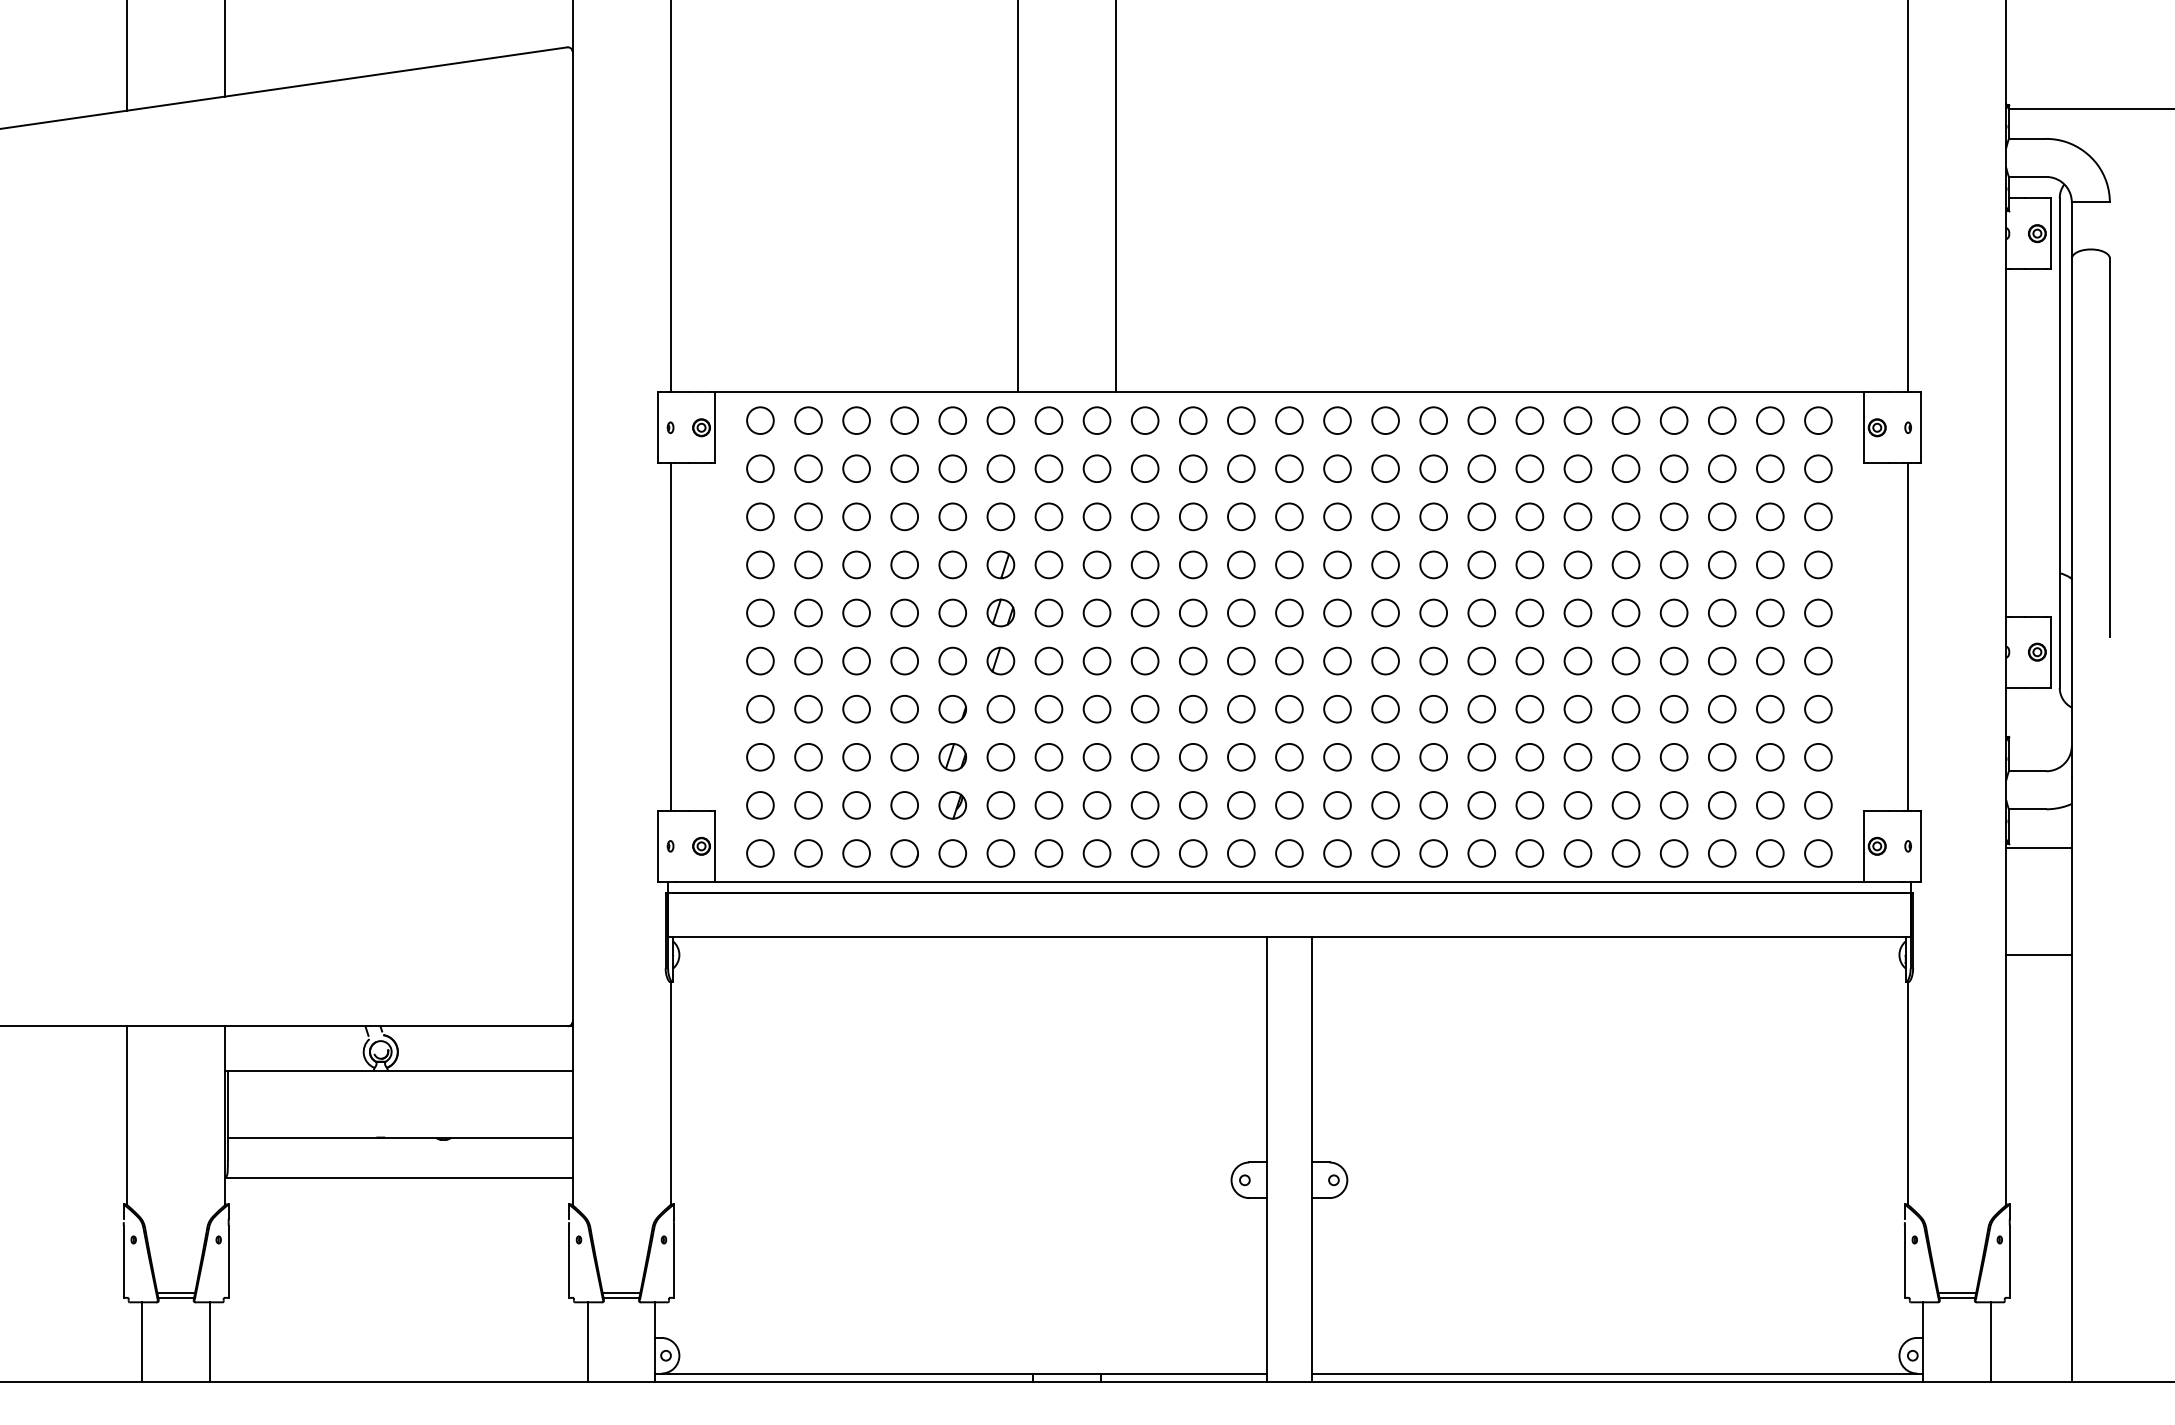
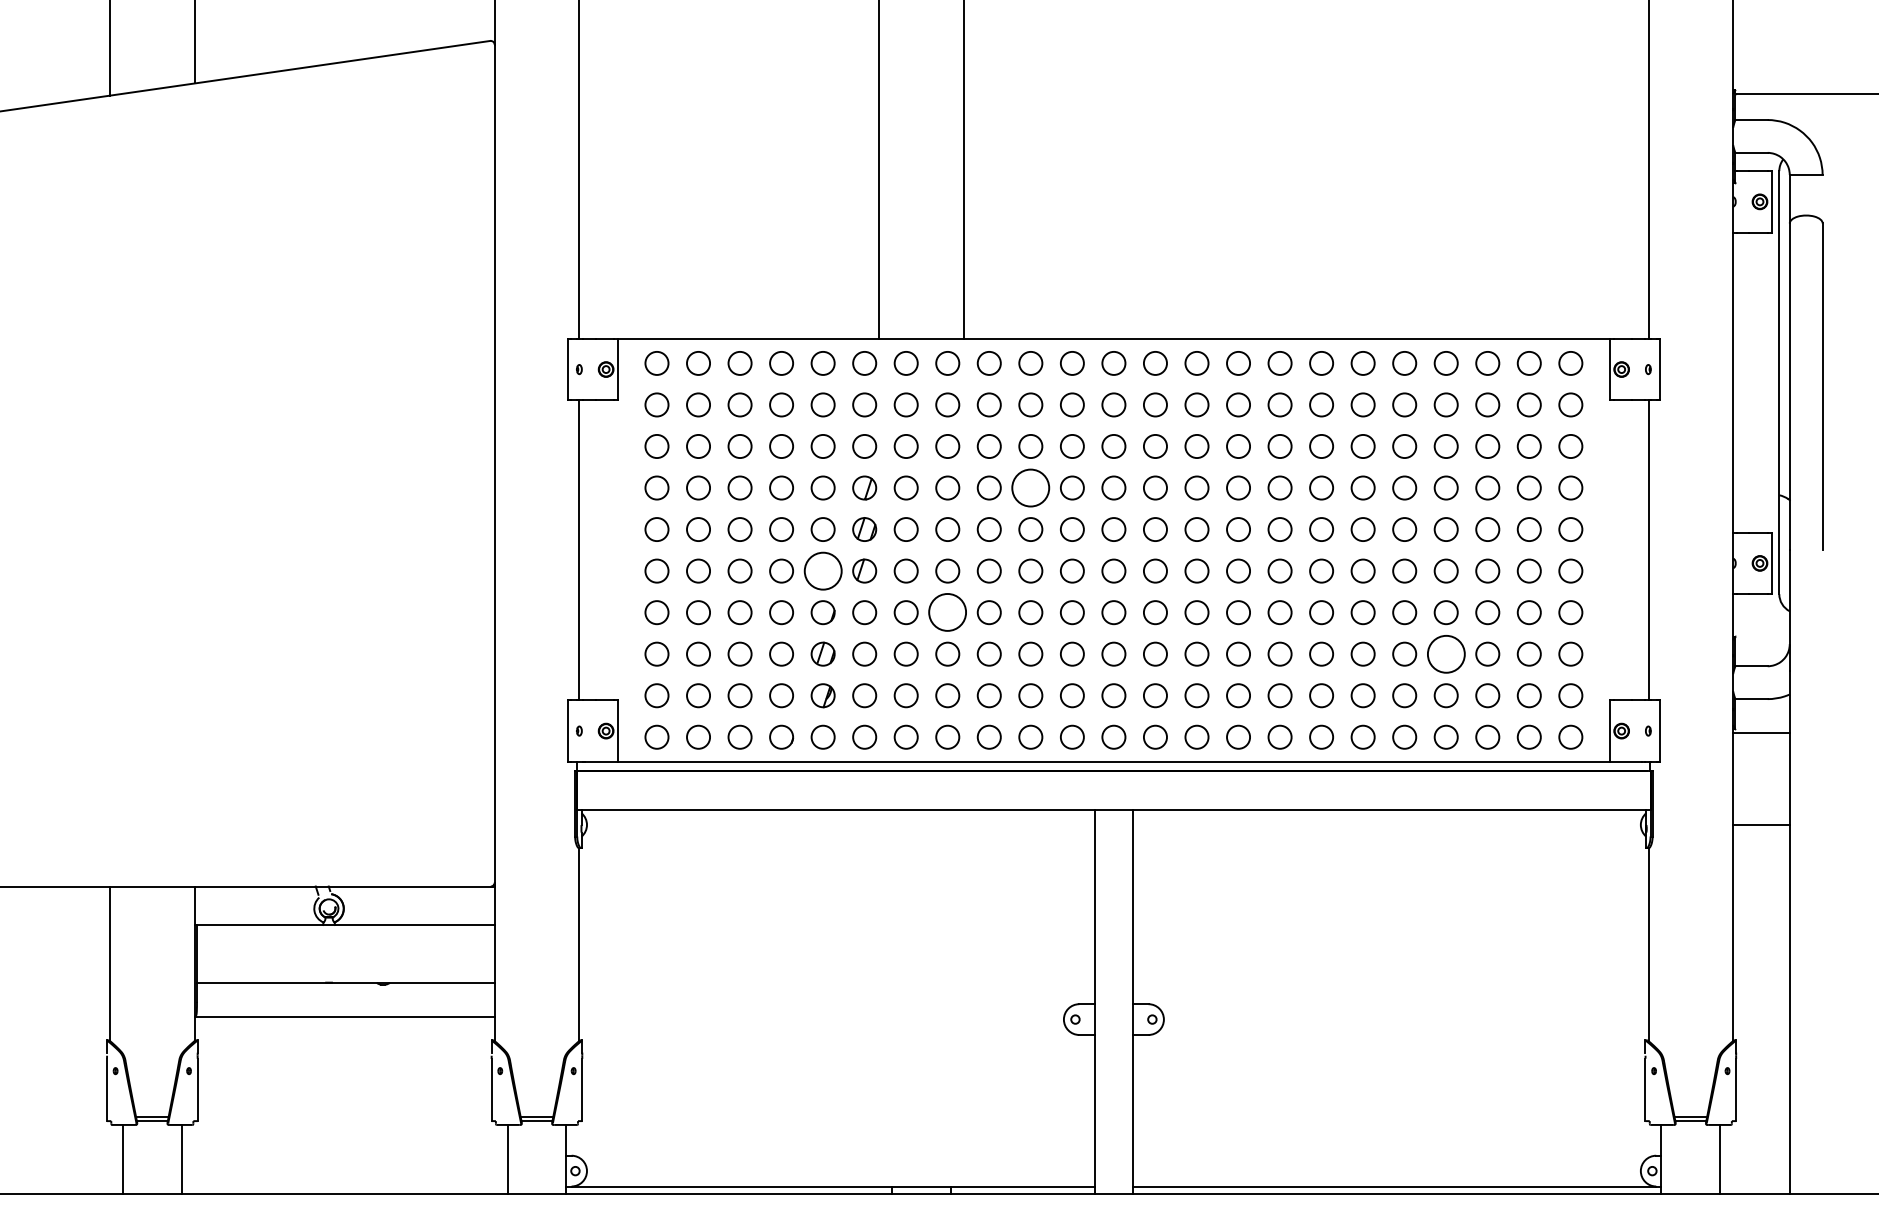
circle: (1192, 564) -> (1030, 487), size x1.6
circle: (952, 660) -> (822, 570), size x1.6
circle: (1096, 709) -> (947, 612), size x1.6
circle: (1673, 756) -> (1445, 653), size x1.6

